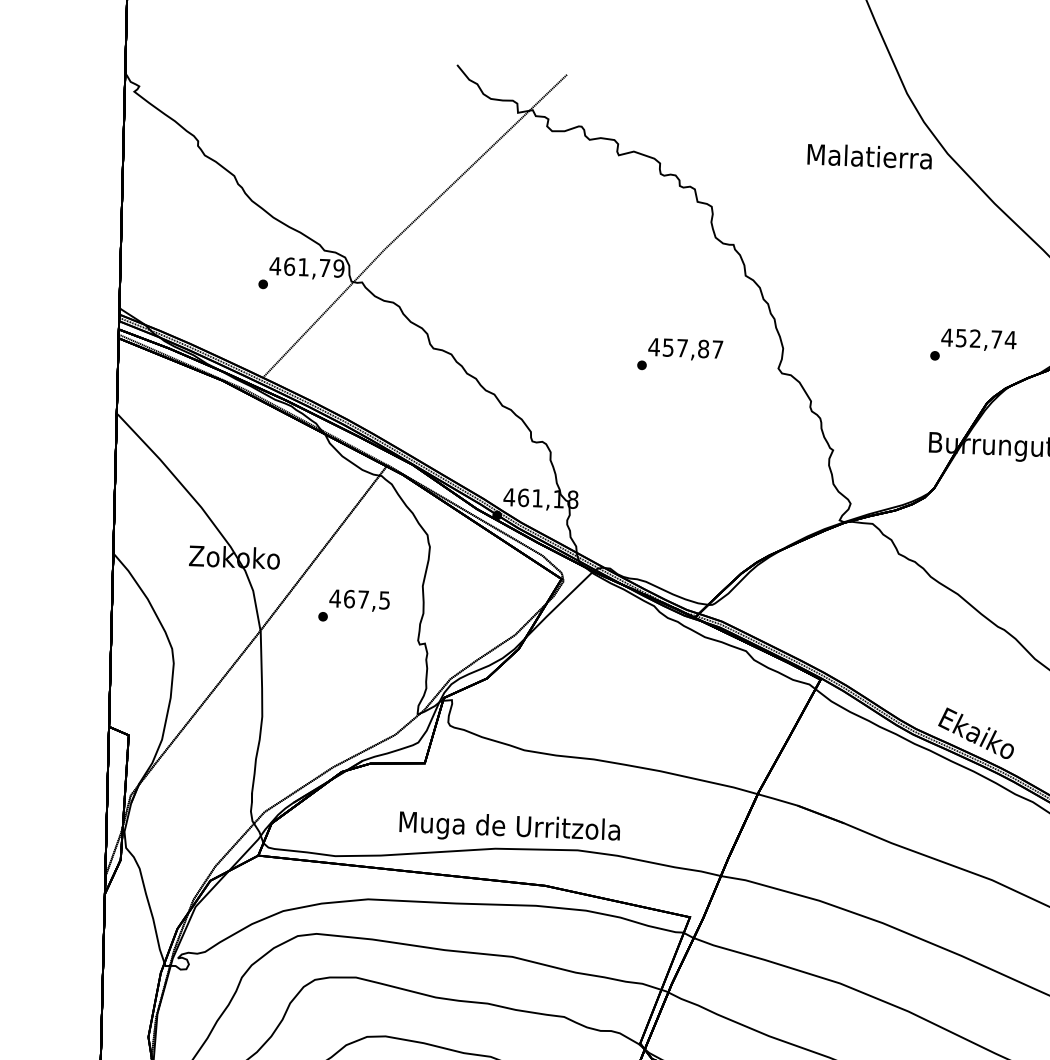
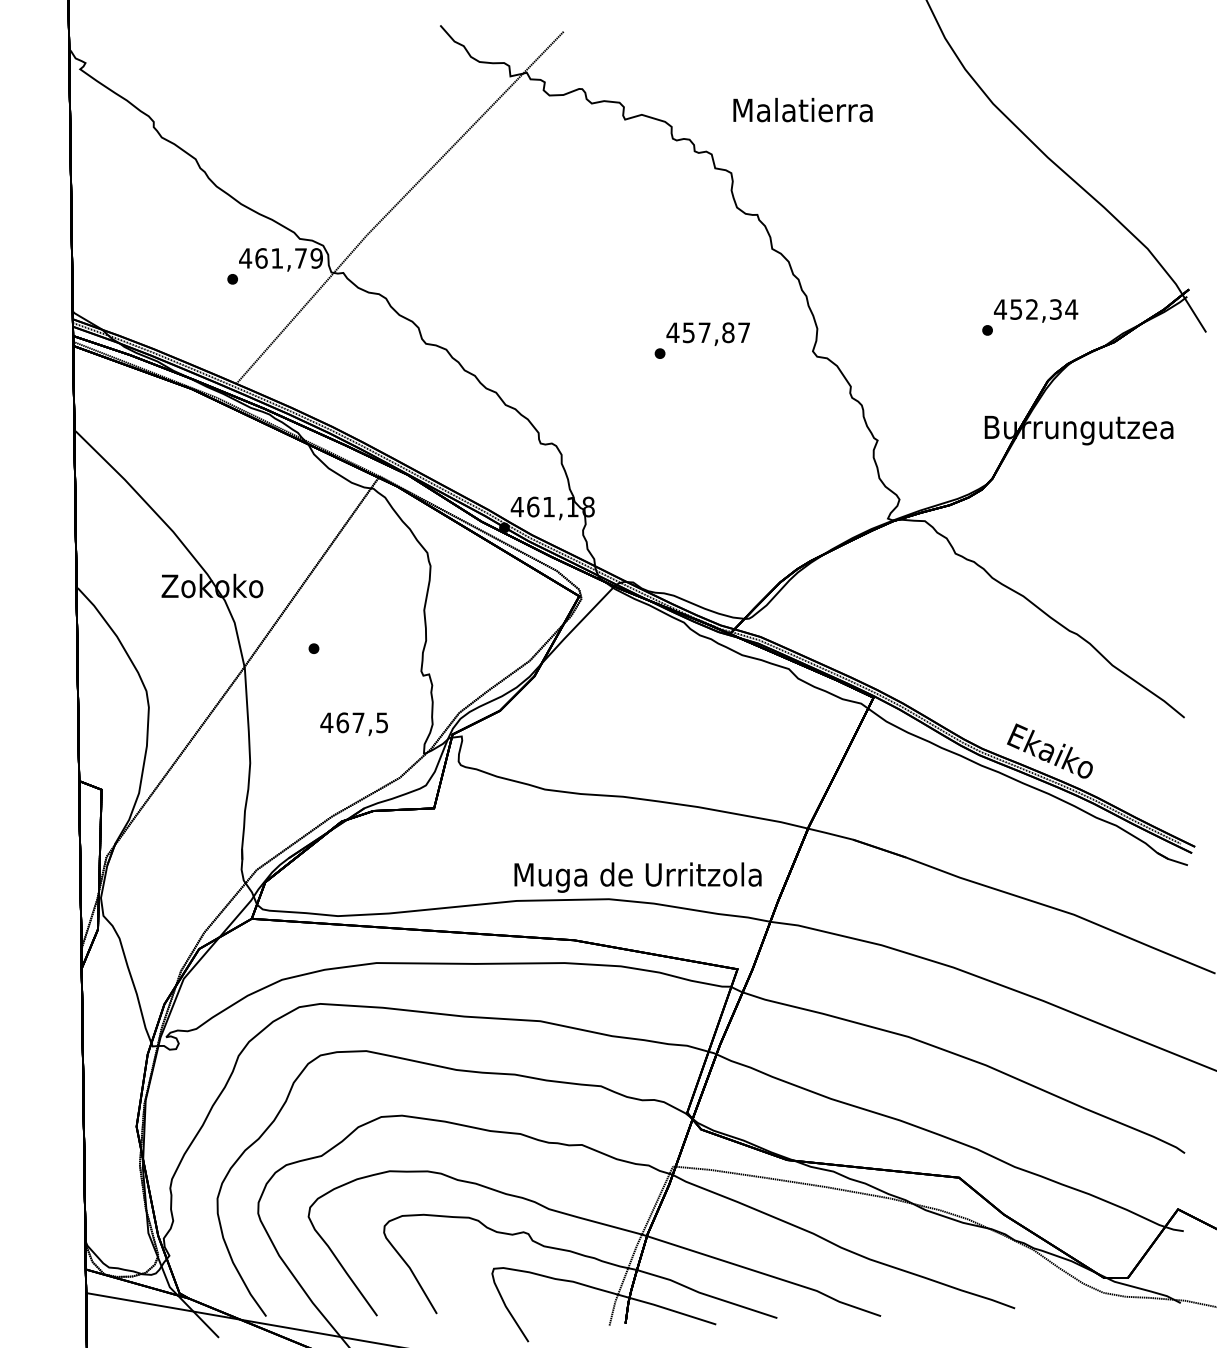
text: (869, 156) -> (802, 110), moved
text: (996, 339) -> (1055, 309), 452,74 -> 452,34
text: (359, 600) -> (353, 724), moved
text: (509, 828) -> (637, 877), moved

